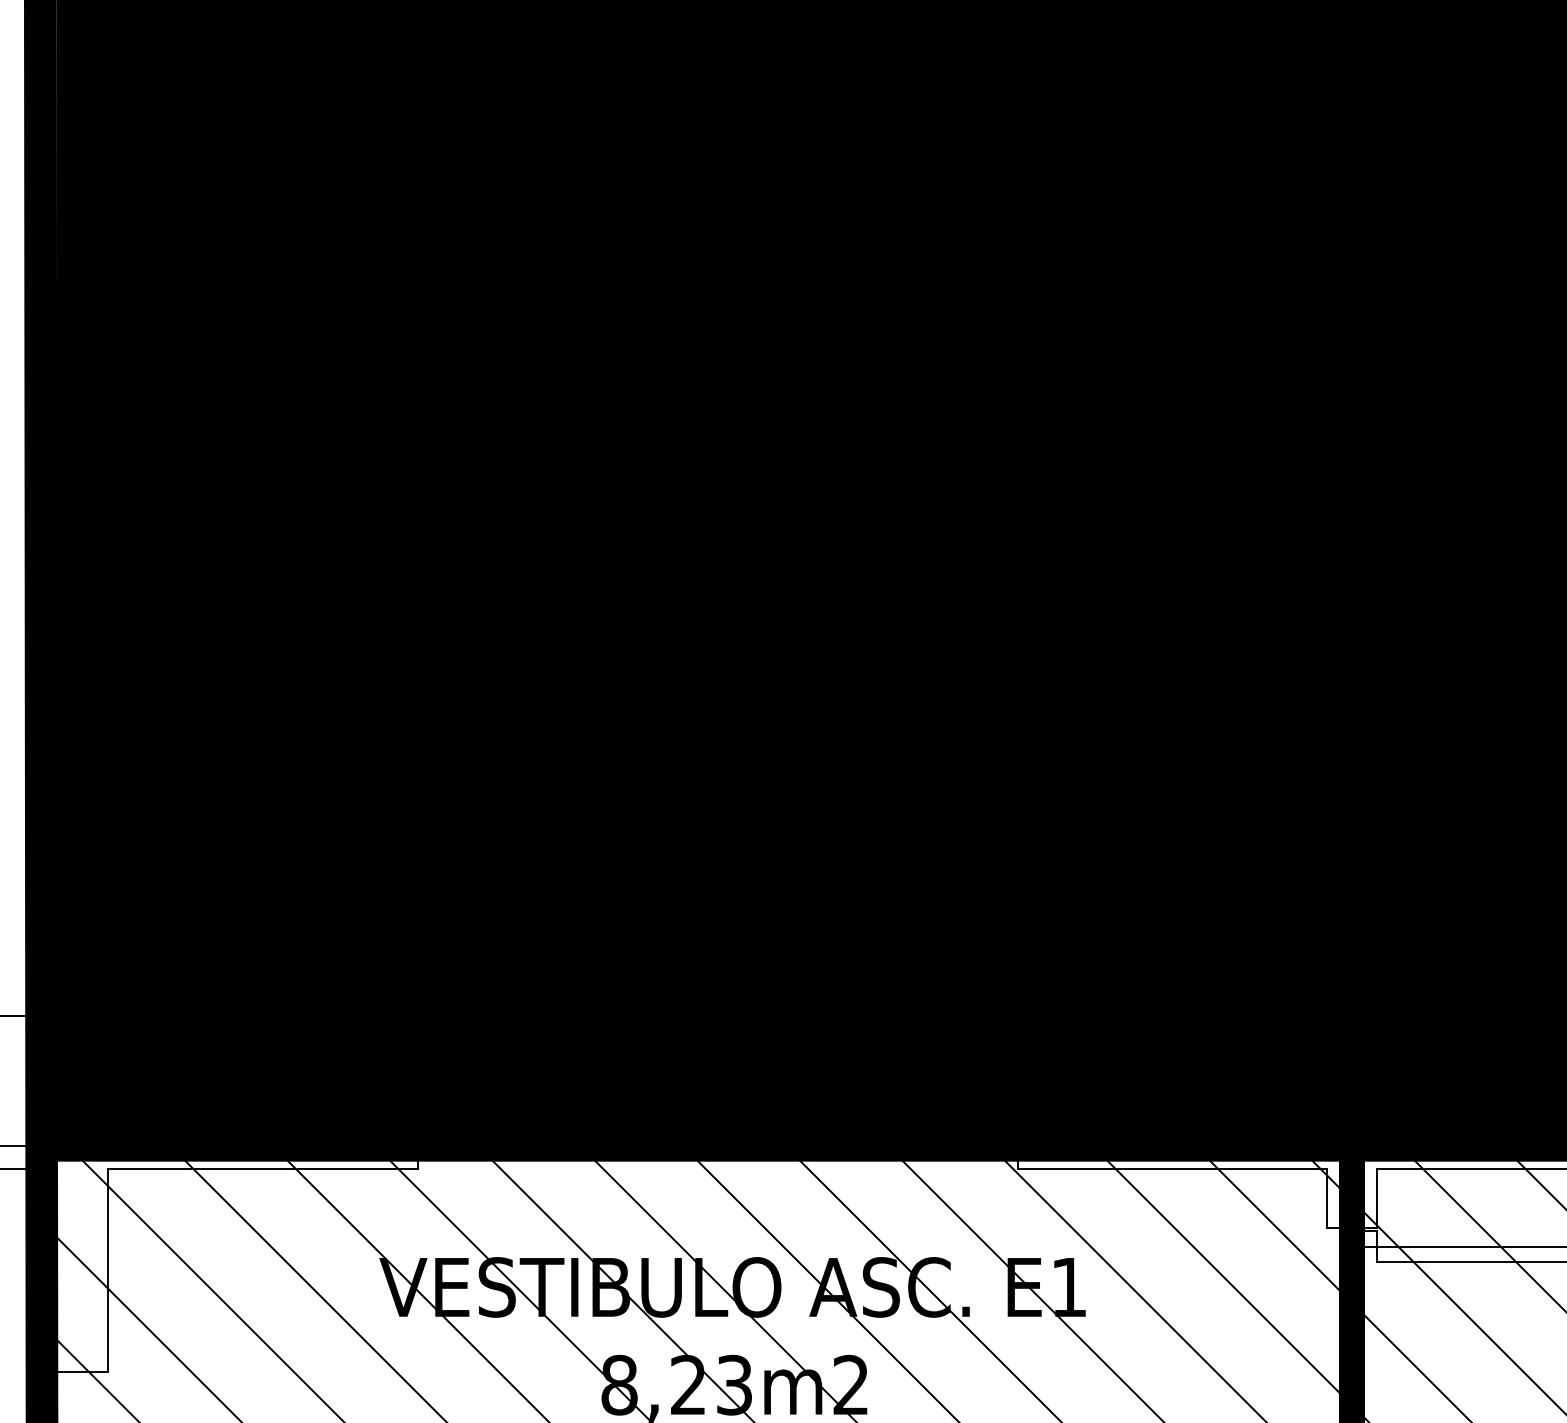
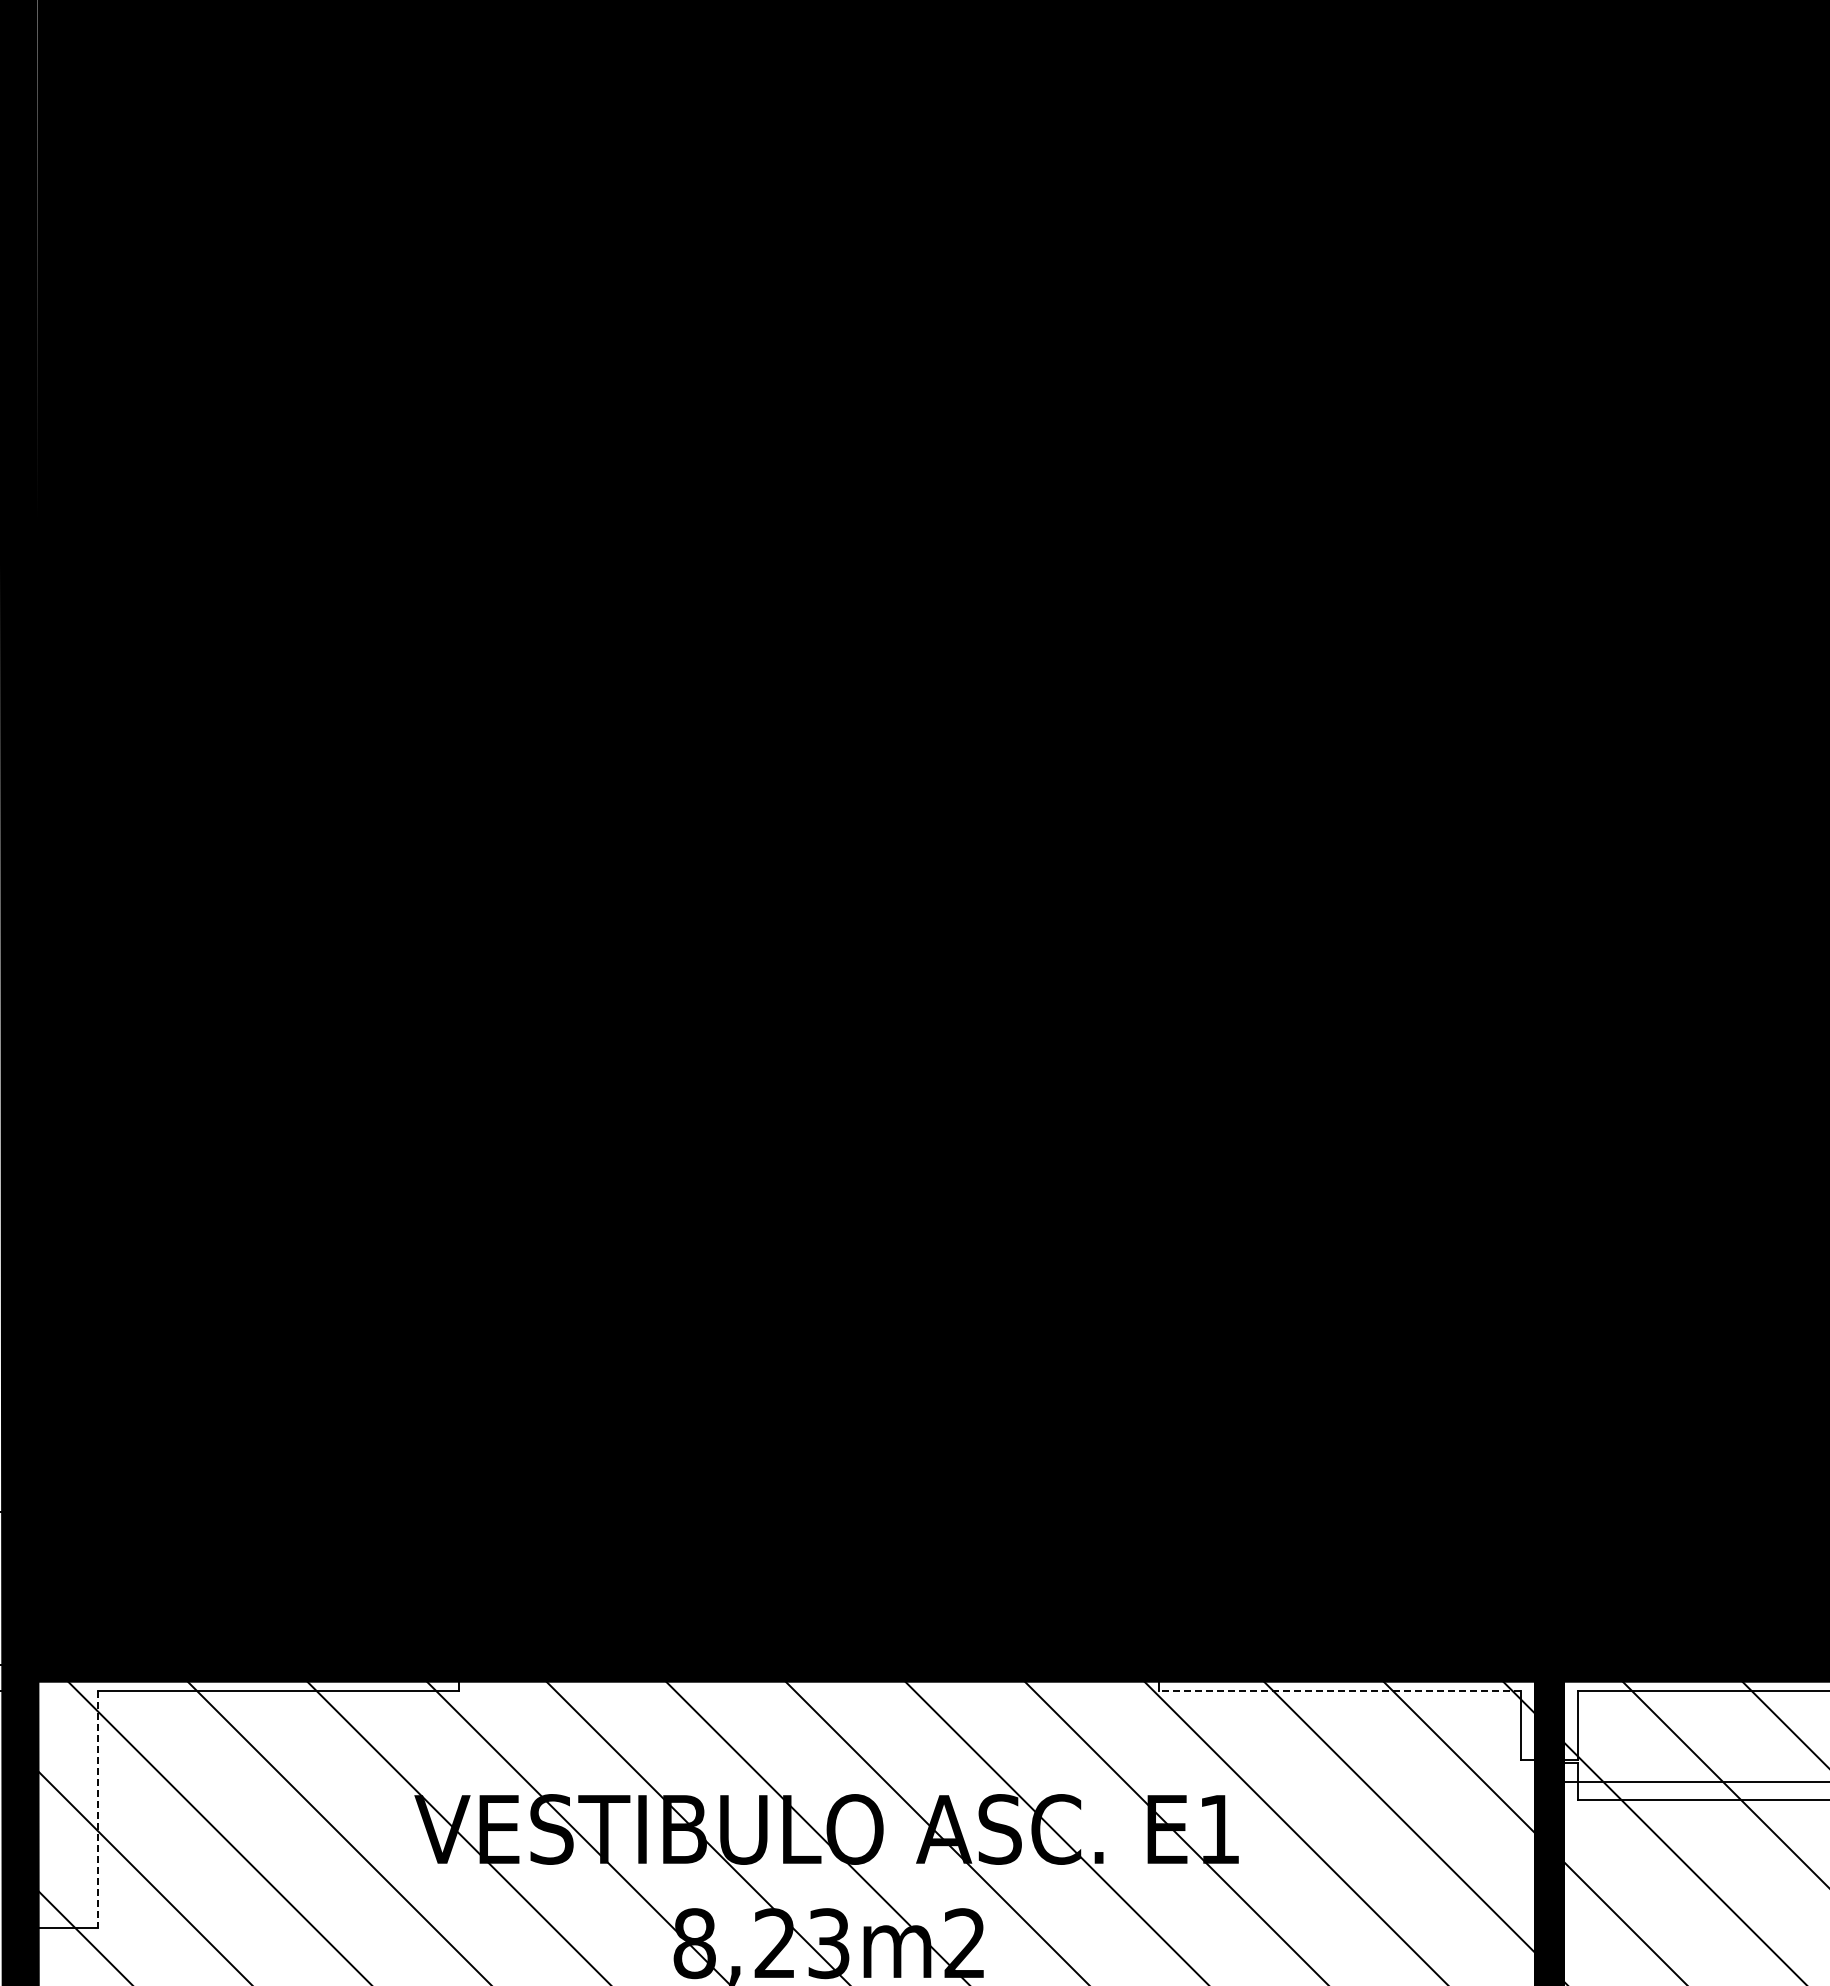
line: (1172, 1169) -> (1340, 1691), solid -> dashed
line: (108, 1270) -> (98, 1809), solid -> dashed

